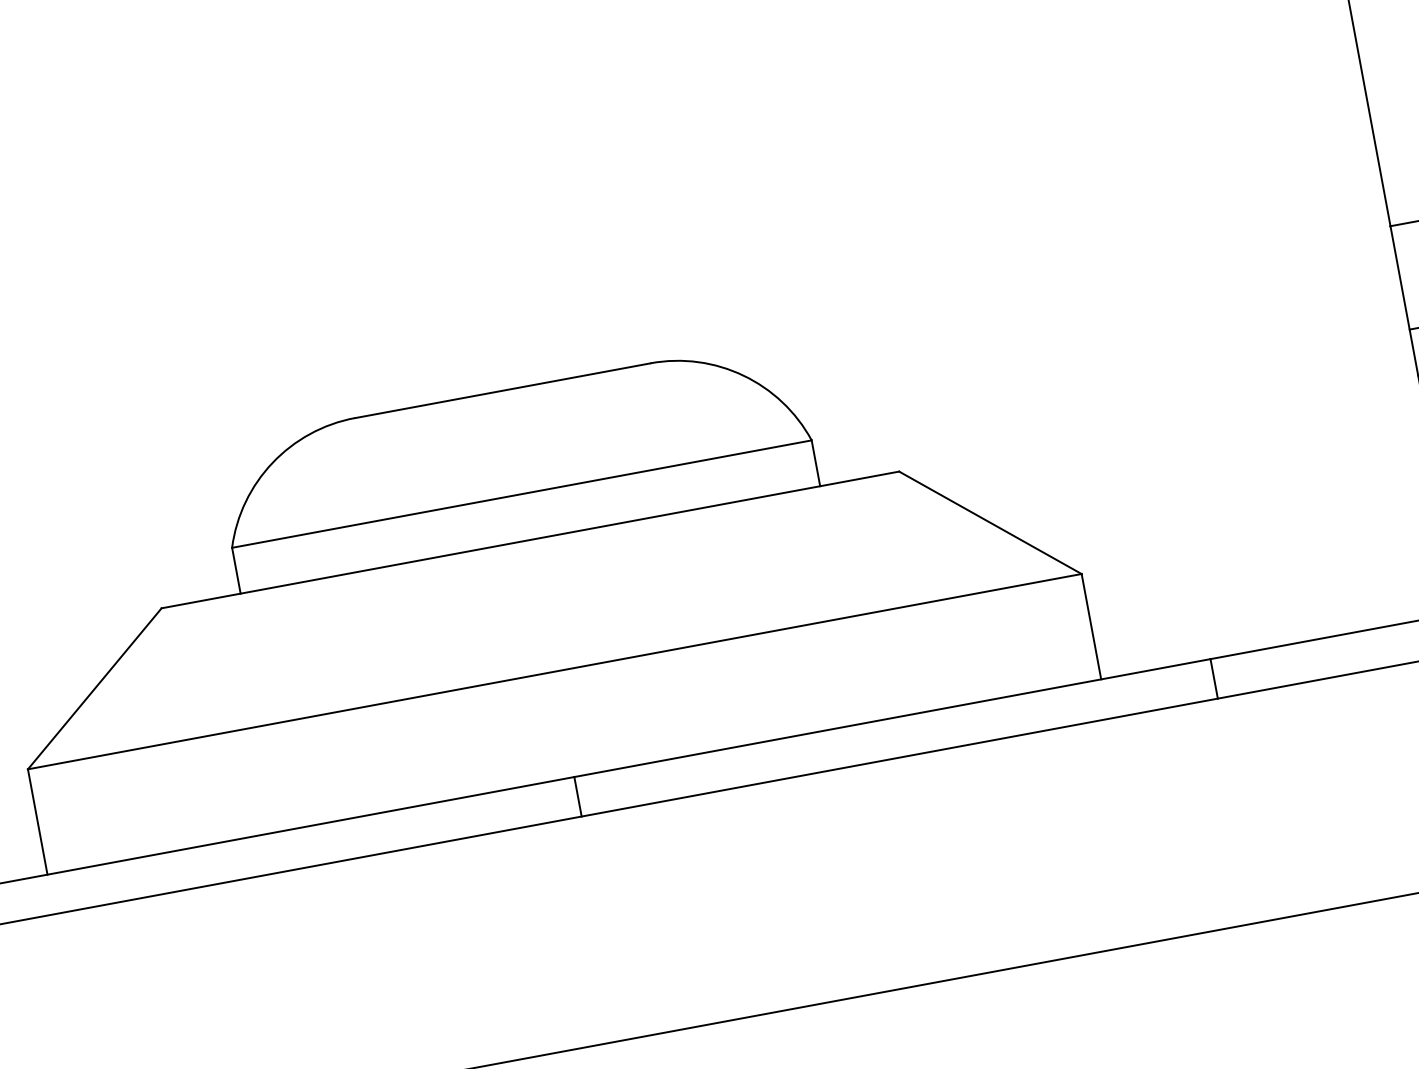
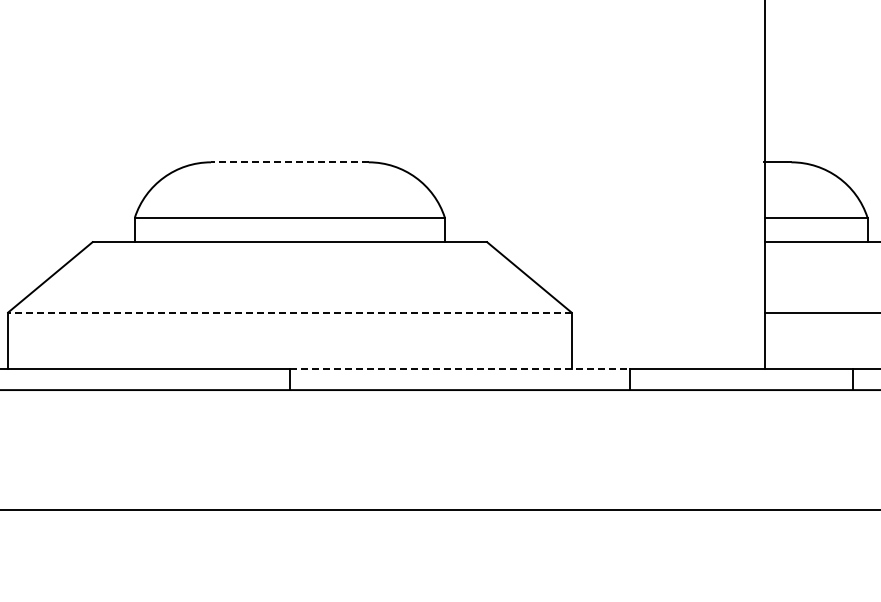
line: (502, 391) -> (289, 162), solid -> dashed
line: (554, 671) -> (289, 312), solid -> dashed
line: (893, 717) -> (460, 368), solid -> dashed

